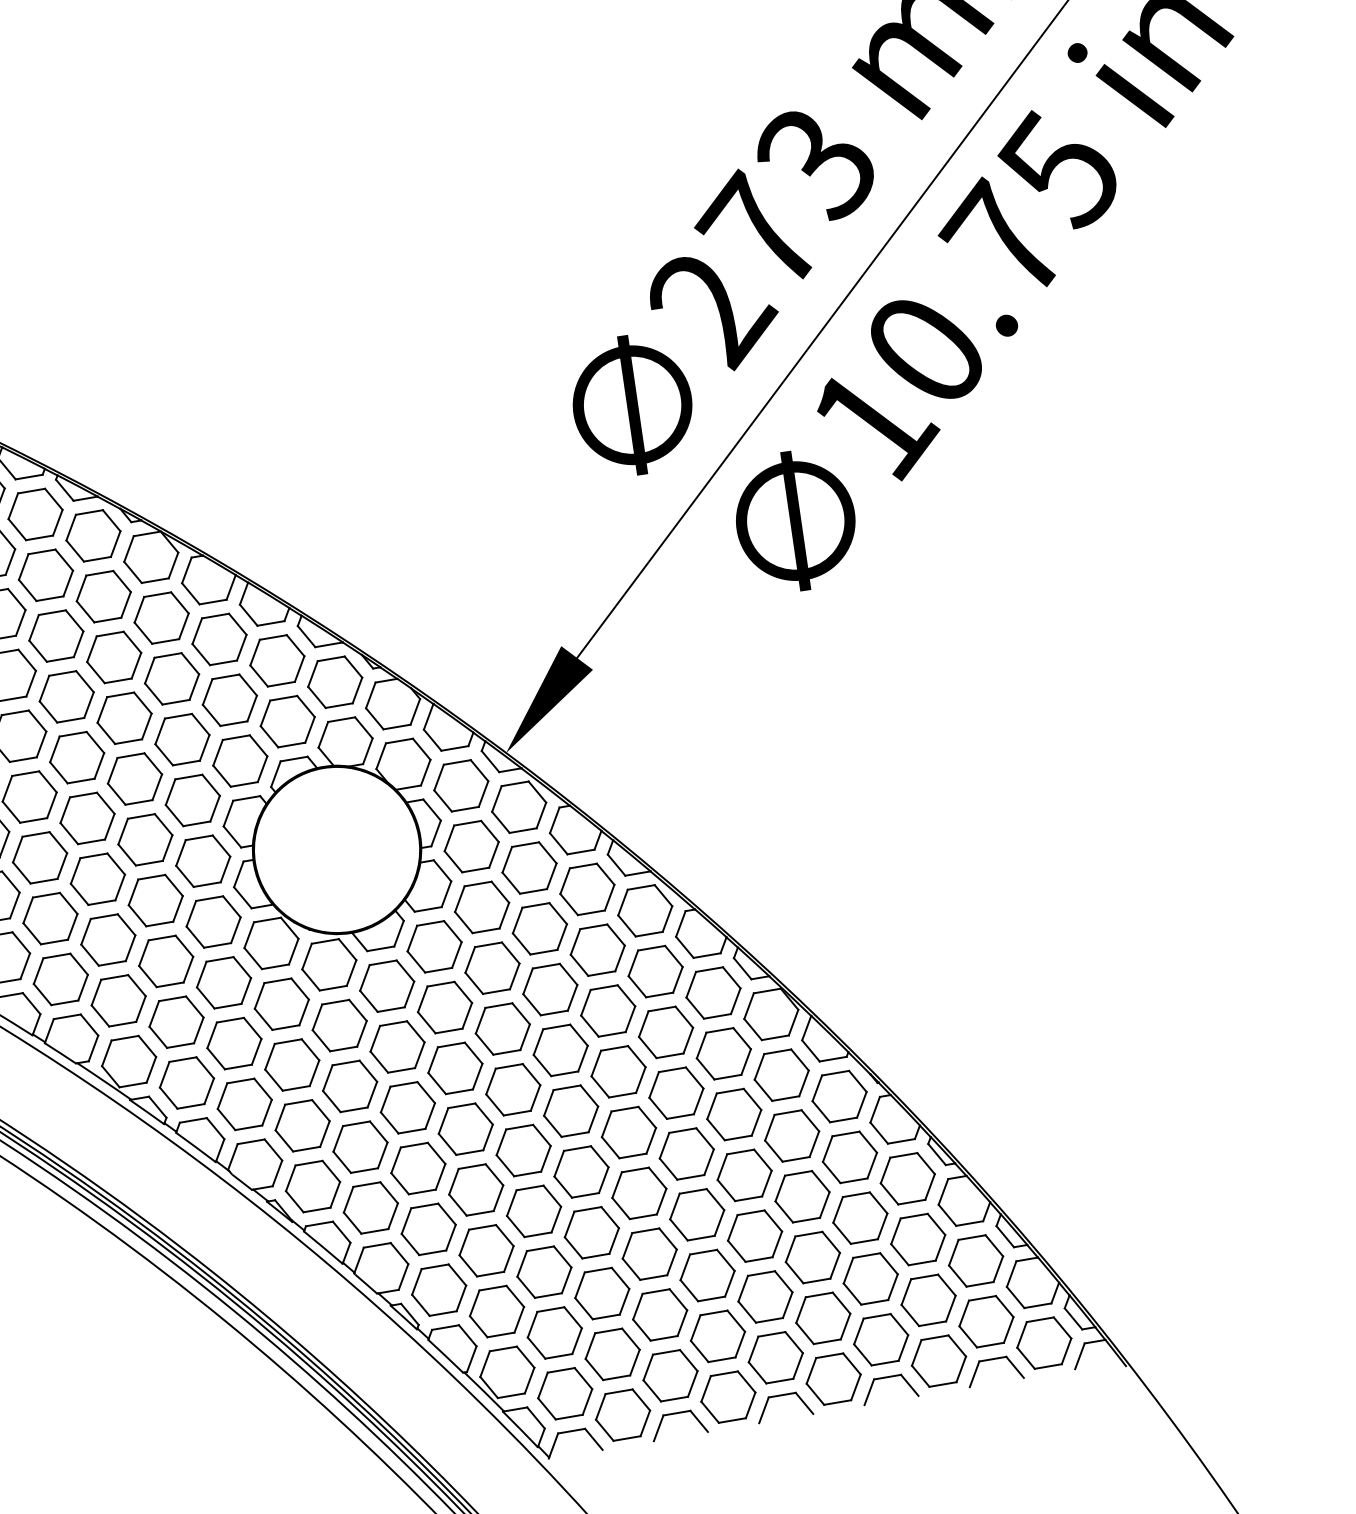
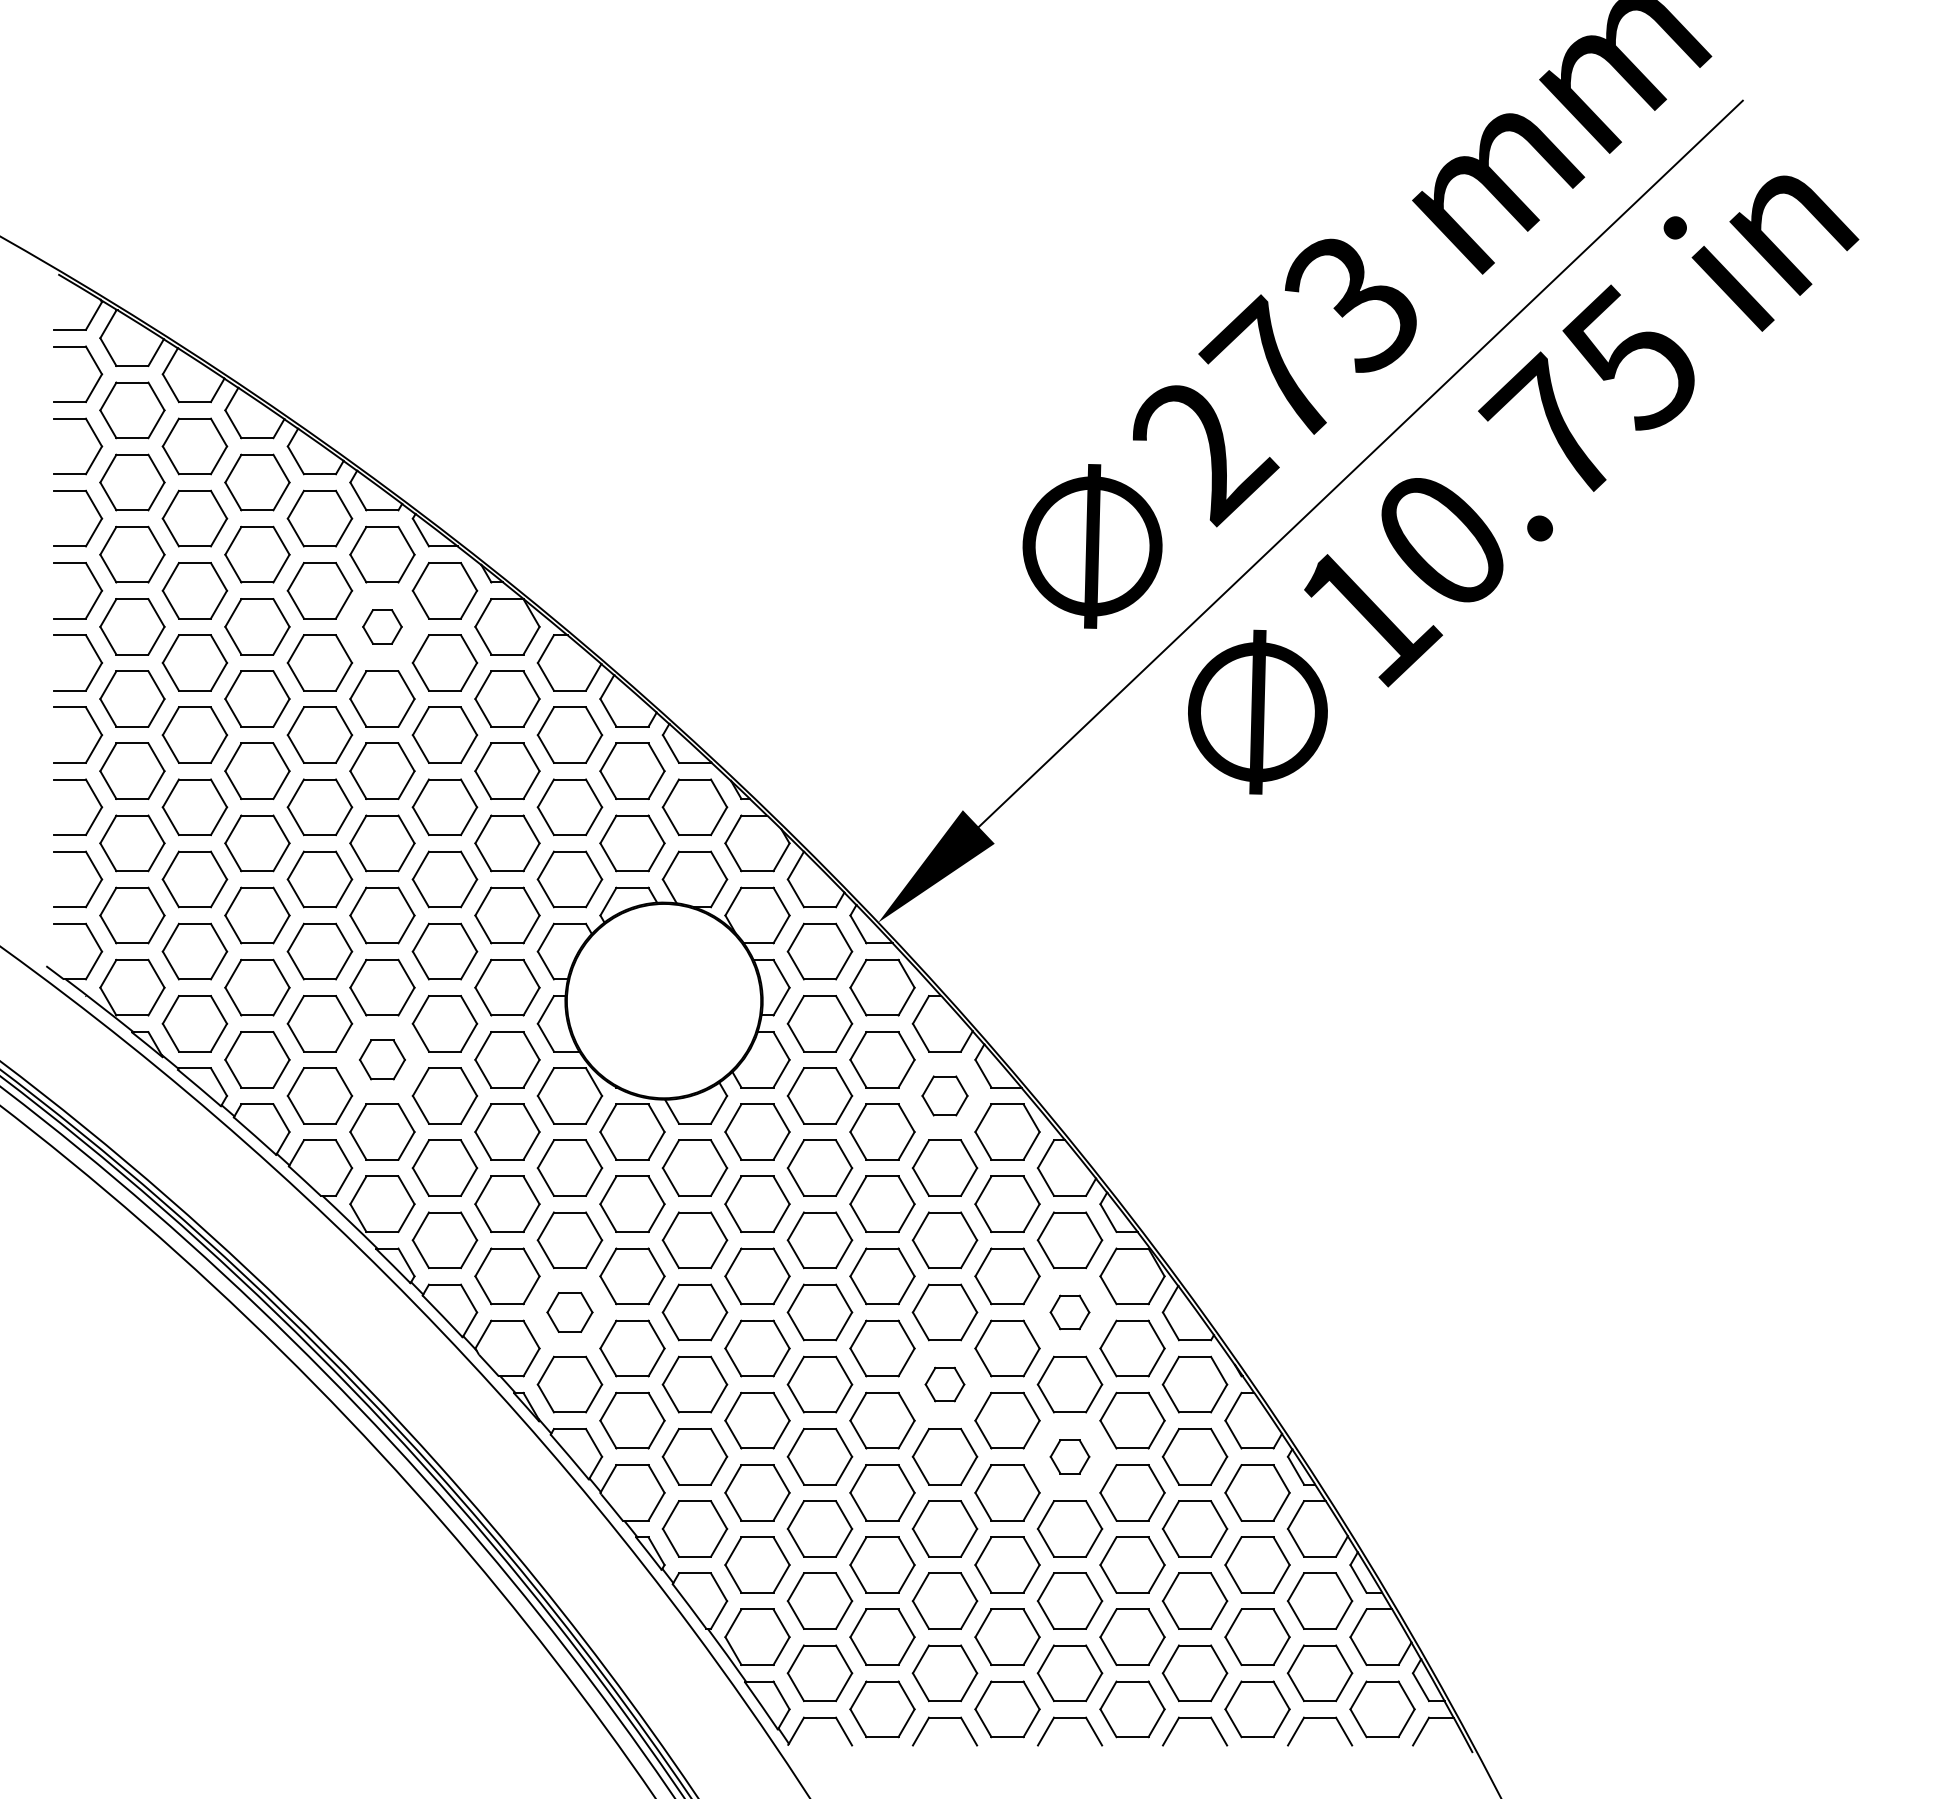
part: (45, 574) -> (382, 626), size x0.6
part: (586, 889) -> (944, 1095), size x0.7
part: (108, 939) -> (382, 1059), size x0.7
part: (723, 1053) -> (1069, 1312), size x0.6
part: (302, 1125) -> (569, 1312), size x0.7
part: (628, 1132) -> (944, 1384), size x0.6
part: (744, 1175) -> (1069, 1456), size x0.6

